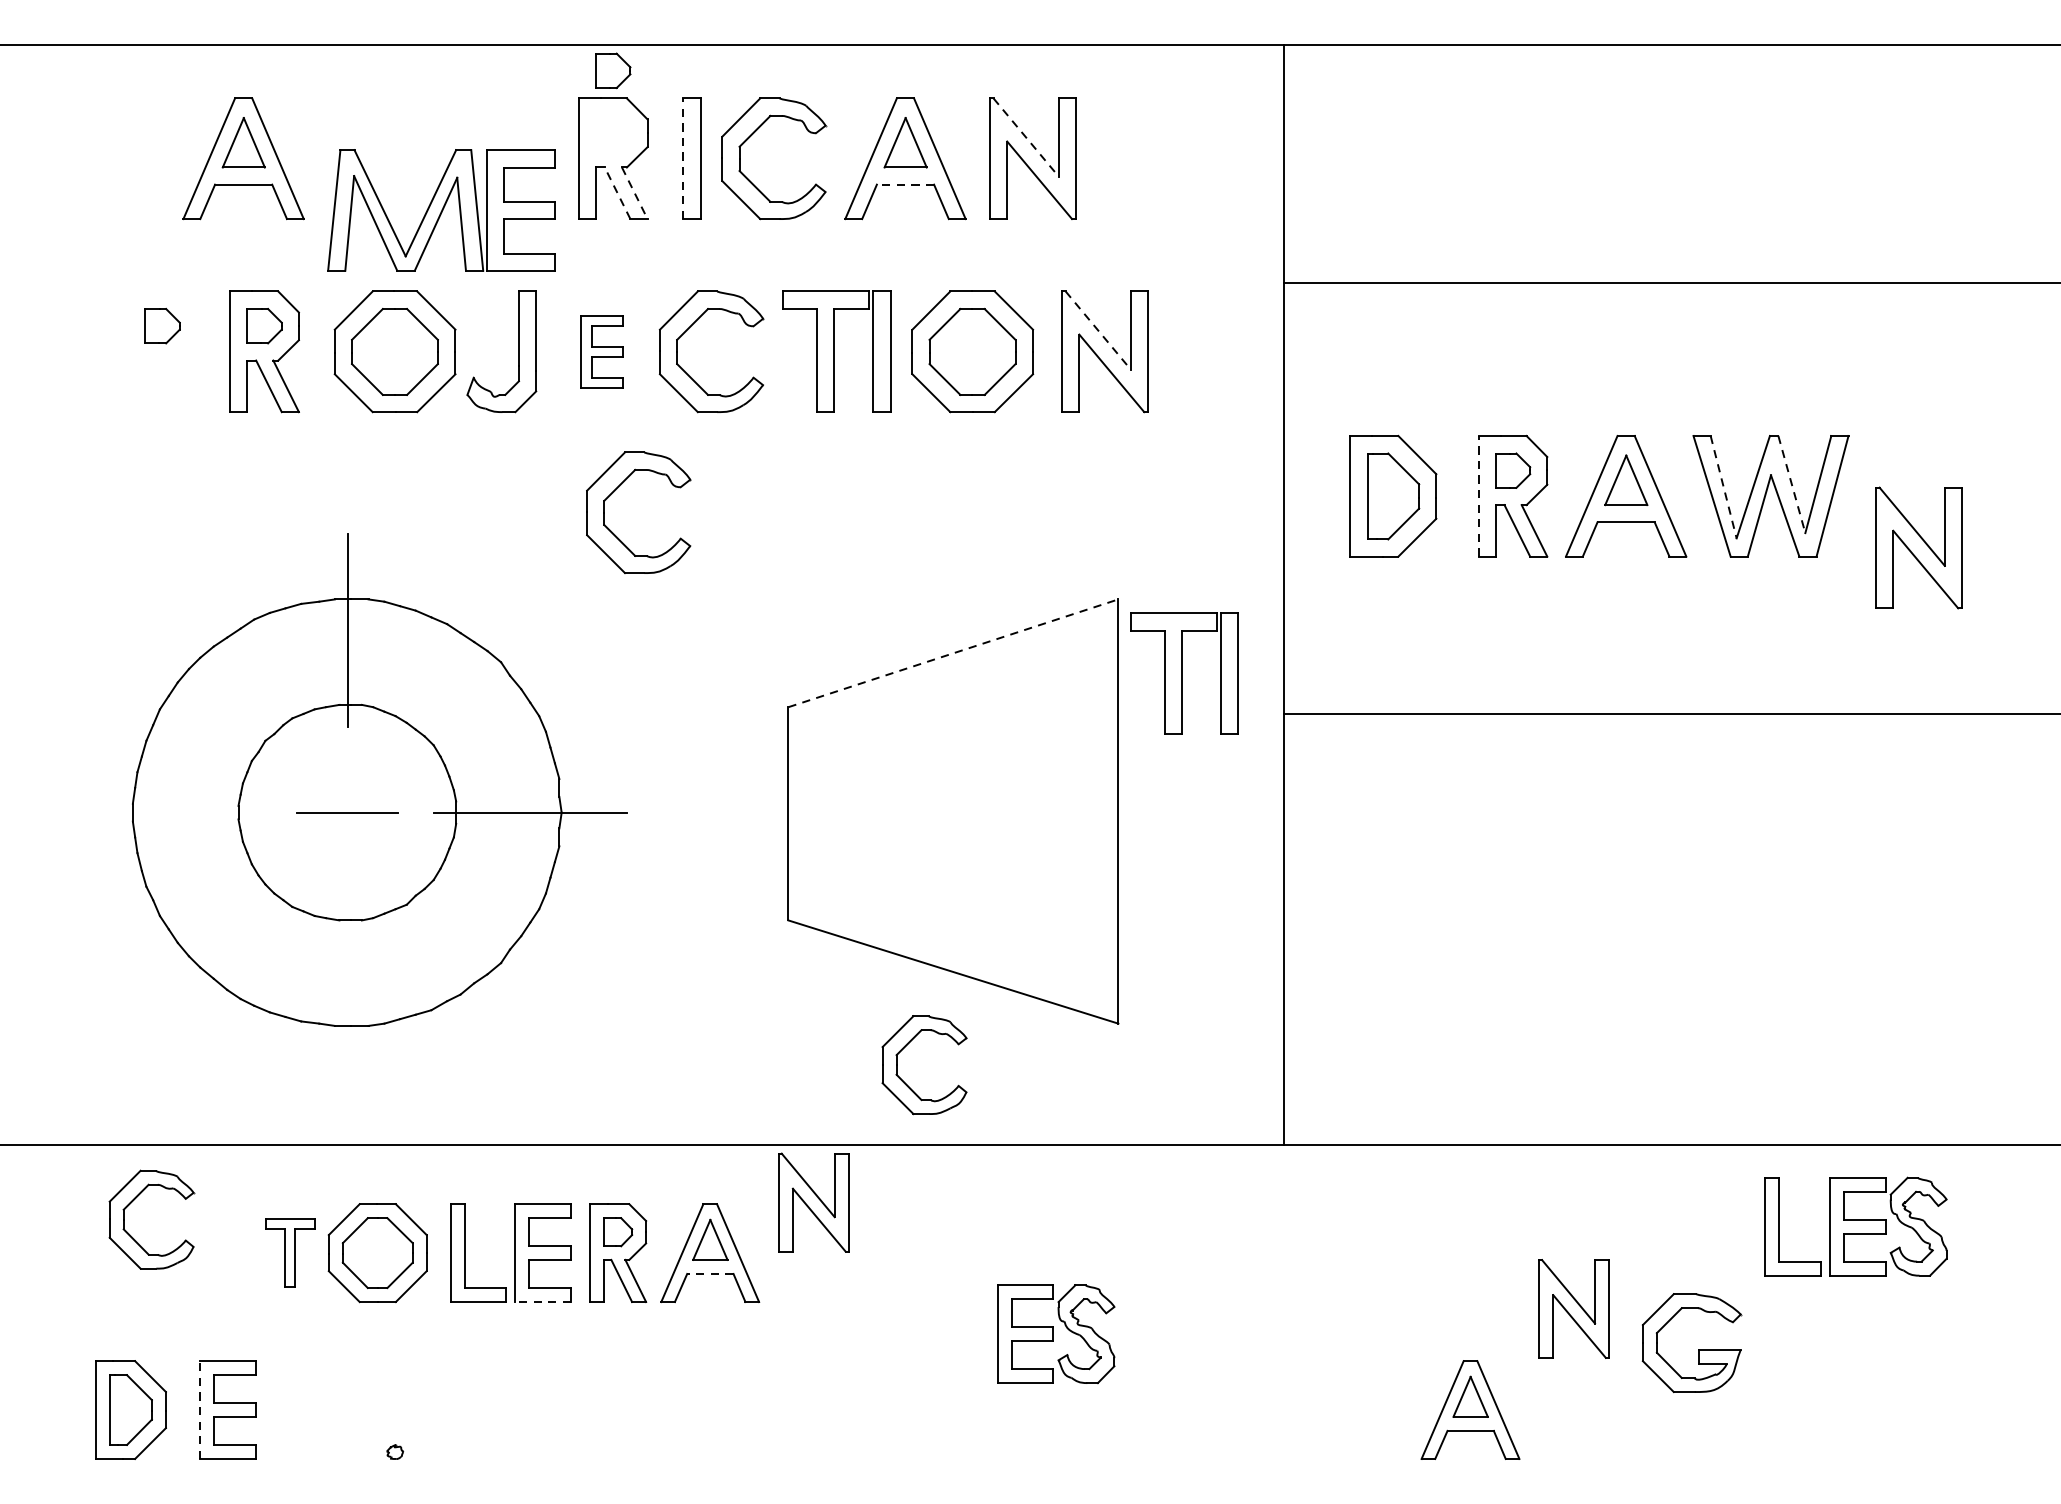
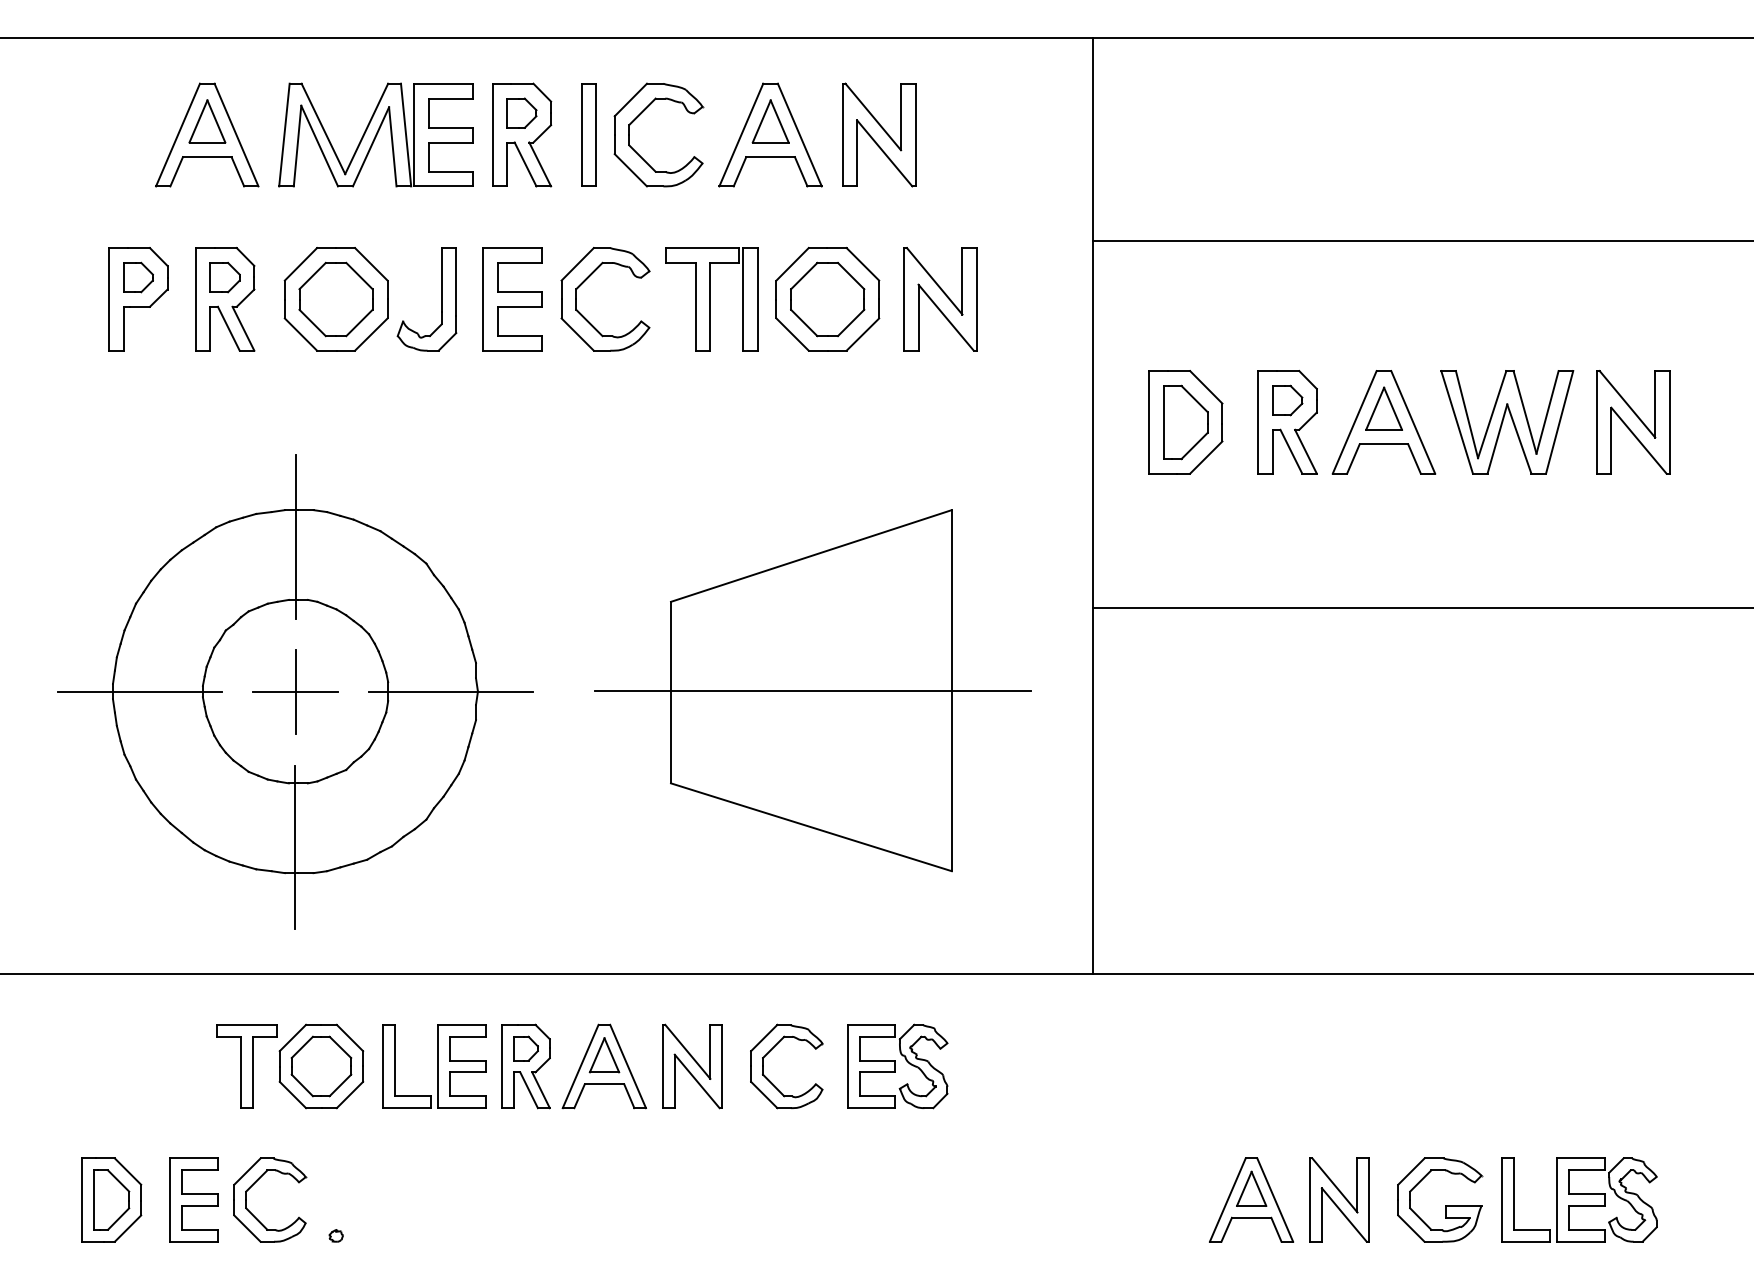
part: (612, 69) -> (521, 112), moved
line: (1026, 138) -> (873, 117), dashed -> solid
line: (683, 158) -> (581, 134), dashed -> solid
line: (905, 185) -> (770, 157), dashed -> solid
line: (617, 193) -> (525, 164), dashed -> solid
line: (635, 193) -> (540, 164), dashed -> solid
part: (441, 209) -> (375, 134), moved
line: (1099, 330) -> (935, 281), dashed -> solid
part: (162, 351) -> (138, 299), added
part: (602, 351) -> (512, 299), size x1.67
line: (1792, 484) -> (1525, 412), dashed -> solid
line: (1723, 487) -> (1466, 414), dashed -> solid
part: (616, 490) -> (524, 417), removed
line: (1478, 495) -> (1258, 421), dashed -> solid
part: (1919, 548) -> (1633, 422), moved
line: (953, 653) -> (811, 556), dashed -> solid
part: (1183, 673) -> (1007, 573), removed
line: (955, 811) -> (813, 690), added
line: (164, 812) -> (139, 691), added
line: (348, 812) -> (296, 691), added
line: (346, 995) -> (294, 847), added
part: (906, 1082) -> (771, 1081), moved
part: (134, 1200) -> (255, 1183), moved
part: (813, 1202) -> (692, 1066), moved
part: (1855, 1226) -> (1579, 1199), moved
part: (289, 1253) -> (246, 1066), size x1.43
line: (710, 1274) -> (604, 1084), dashed -> solid
line: (543, 1302) -> (462, 1108), dashed -> solid
part: (1573, 1308) -> (1339, 1199), moved
part: (1055, 1334) -> (897, 1066), moved
part: (1698, 1349) -> (1445, 1205), moved
line: (200, 1410) -> (170, 1200), dashed -> solid

